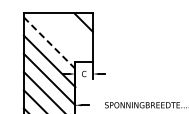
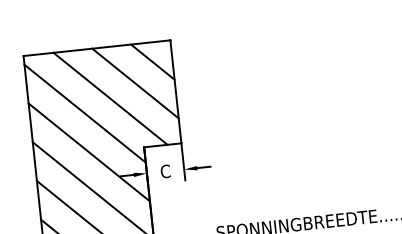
line: (74, 31) -> (135, 83), added
line: (62, 37) -> (111, 98), added
line: (49, 42) -> (84, 112), dashed -> solid

